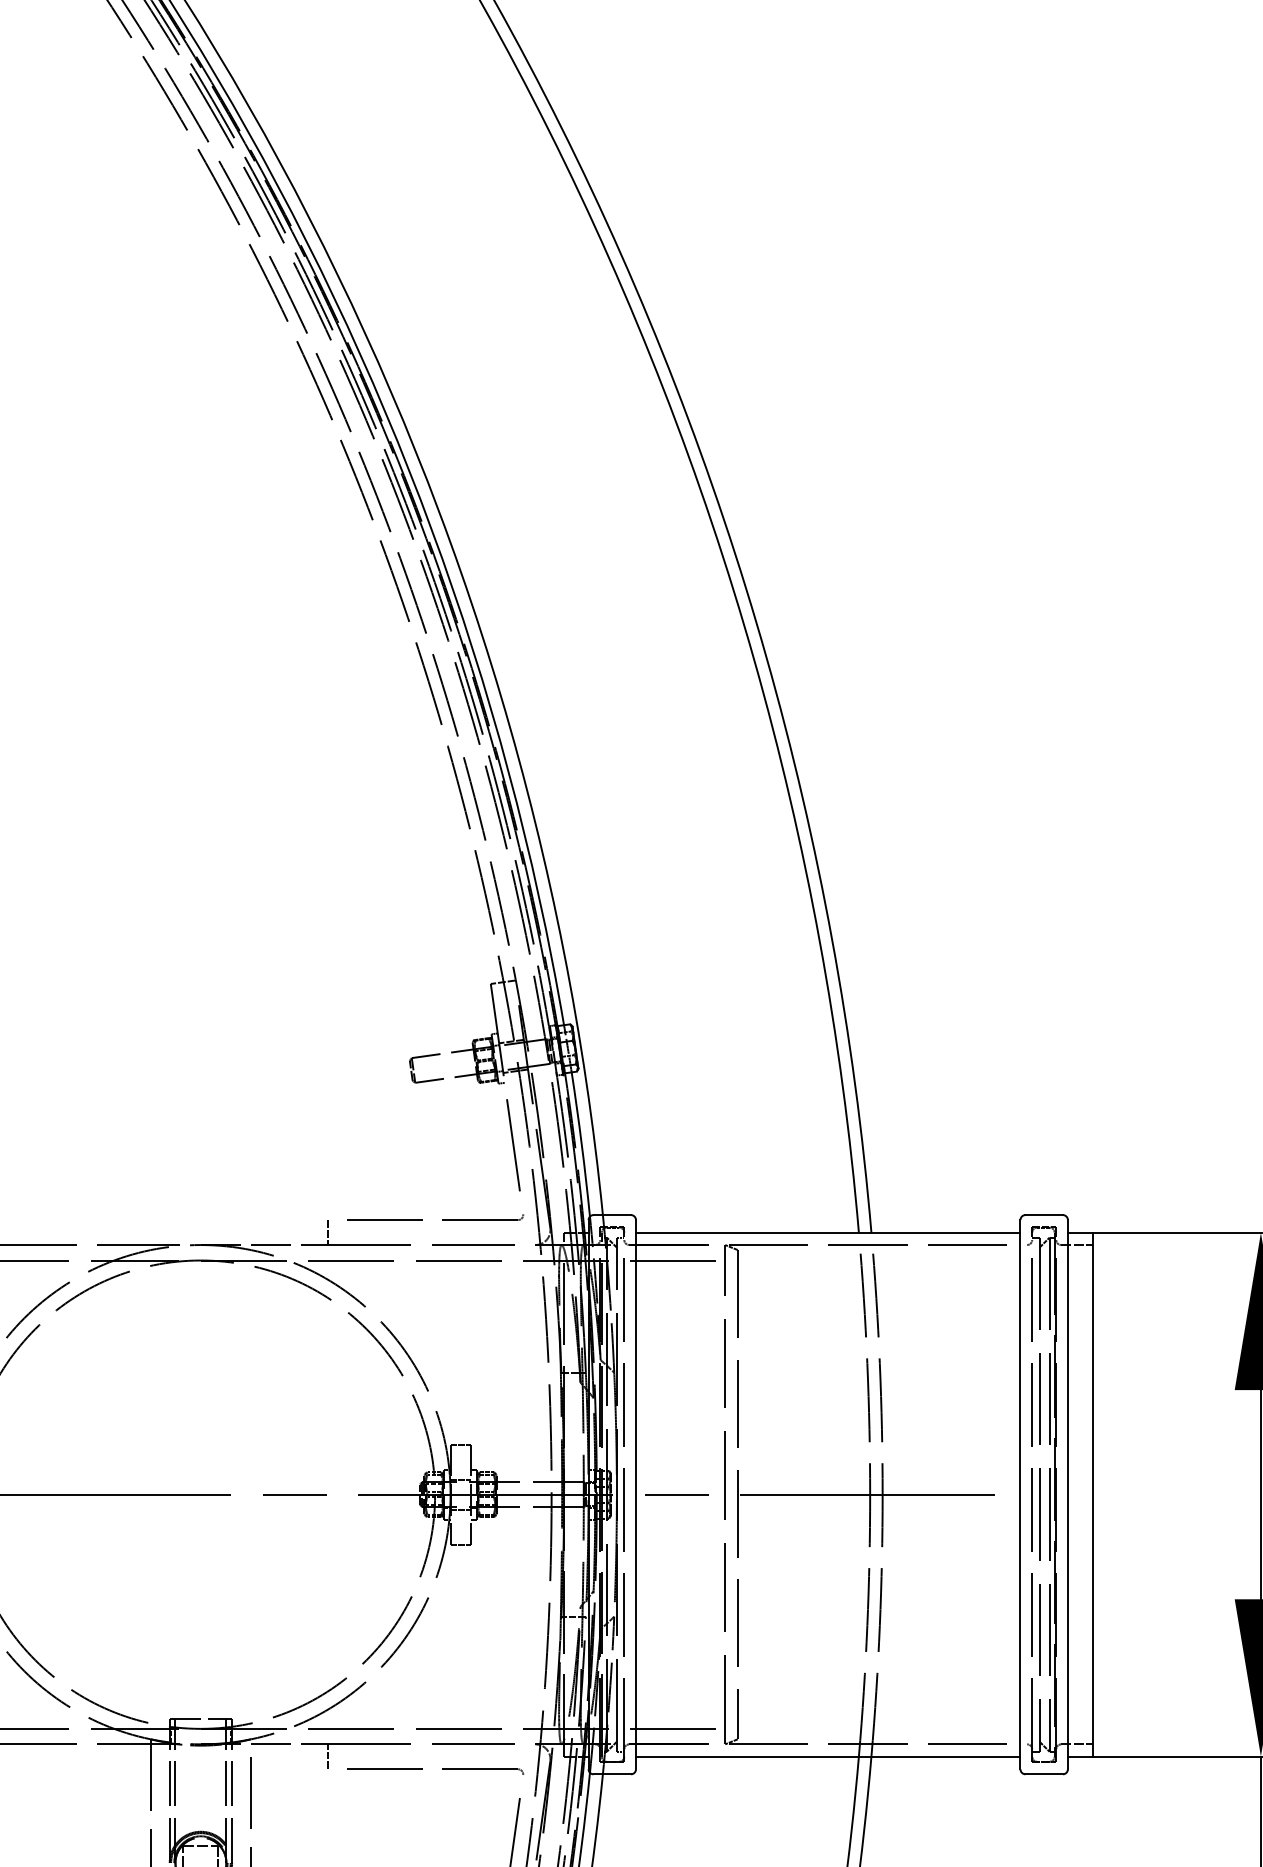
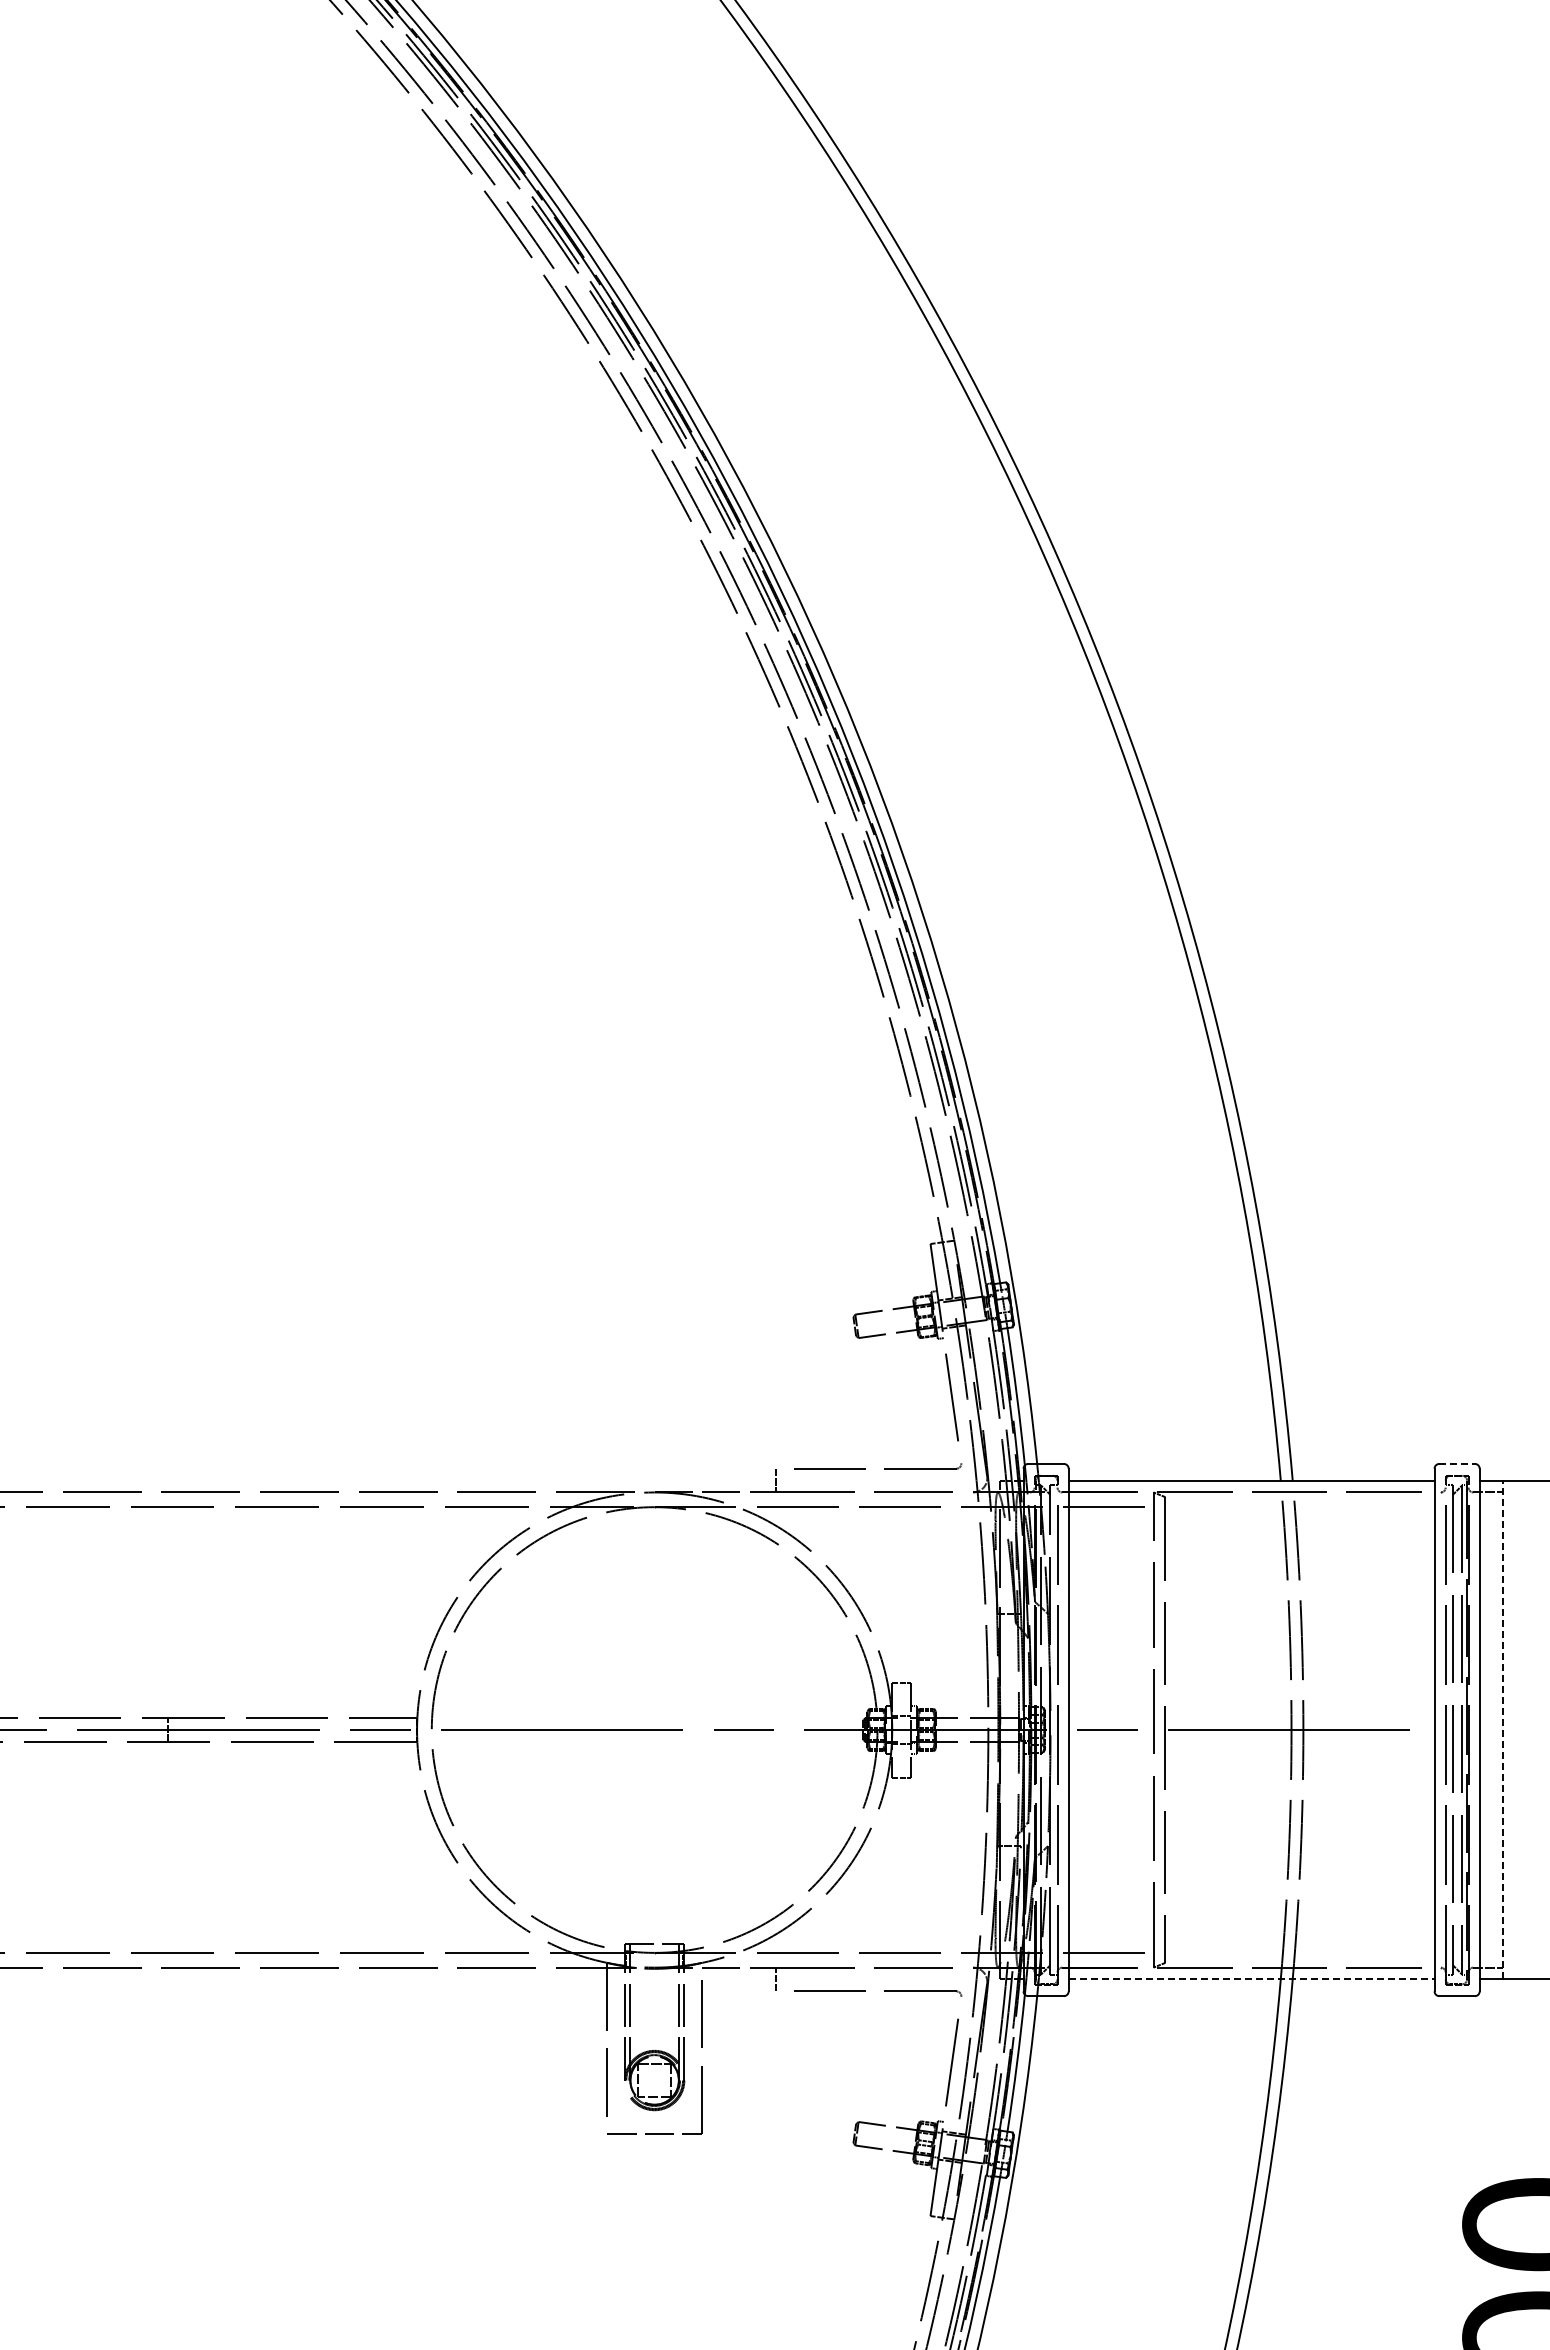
line: (1044, 1214) -> (1457, 1463), solid -> dashed
line: (1092, 1494) -> (1503, 1729), solid -> dashed
line: (828, 1756) -> (1251, 1979), solid -> dashed

